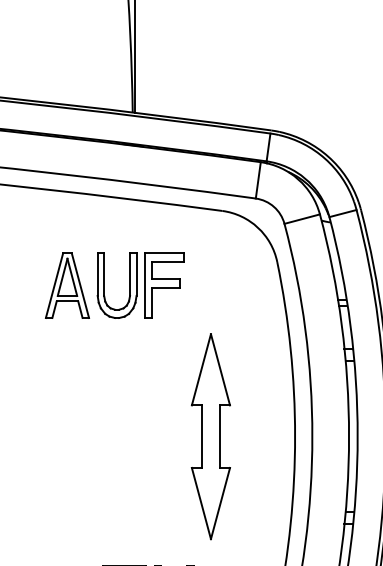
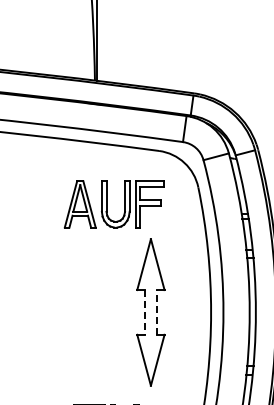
part: (113, 285) -> (113, 204), moved
line: (220, 435) -> (157, 311), solid -> dashed
line: (201, 436) -> (144, 312), solid -> dashed

